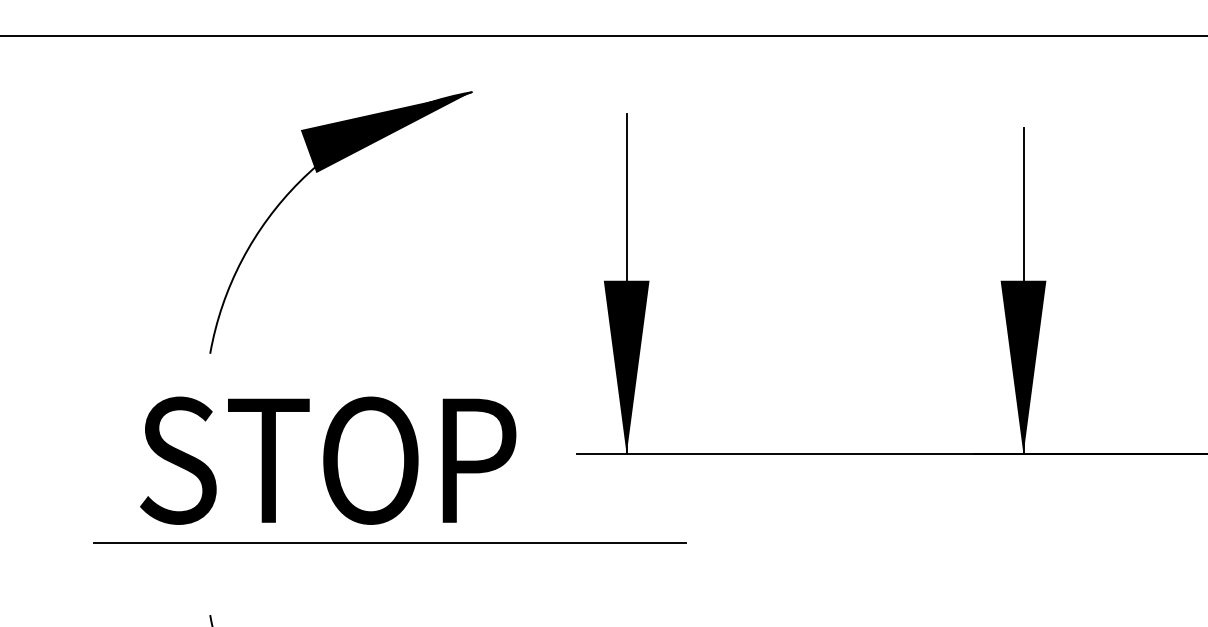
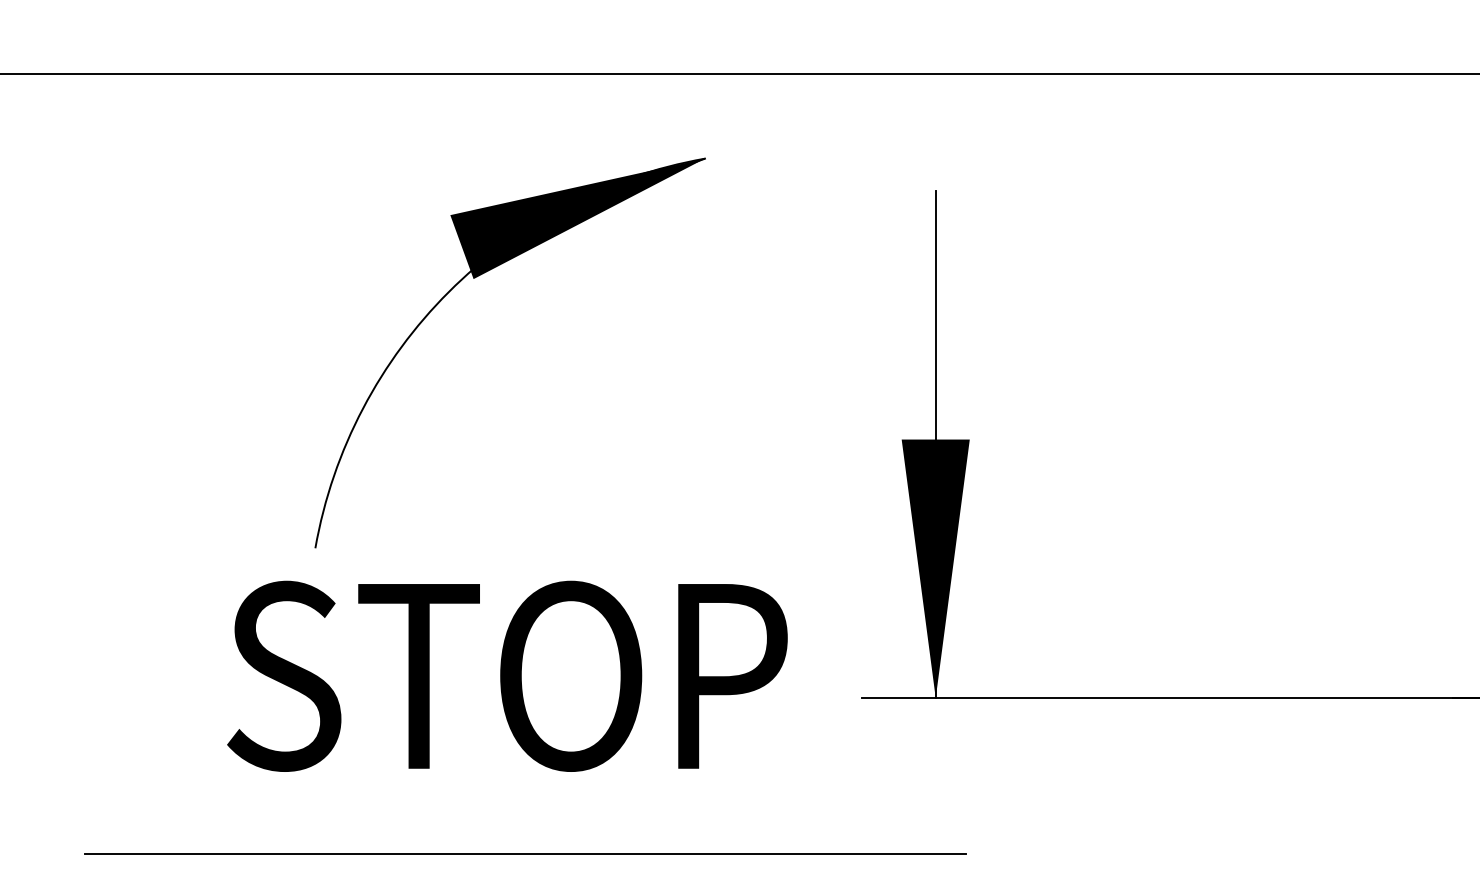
text: (328, 460) -> (507, 675), moved
line: (389, 542) -> (524, 853), moved

